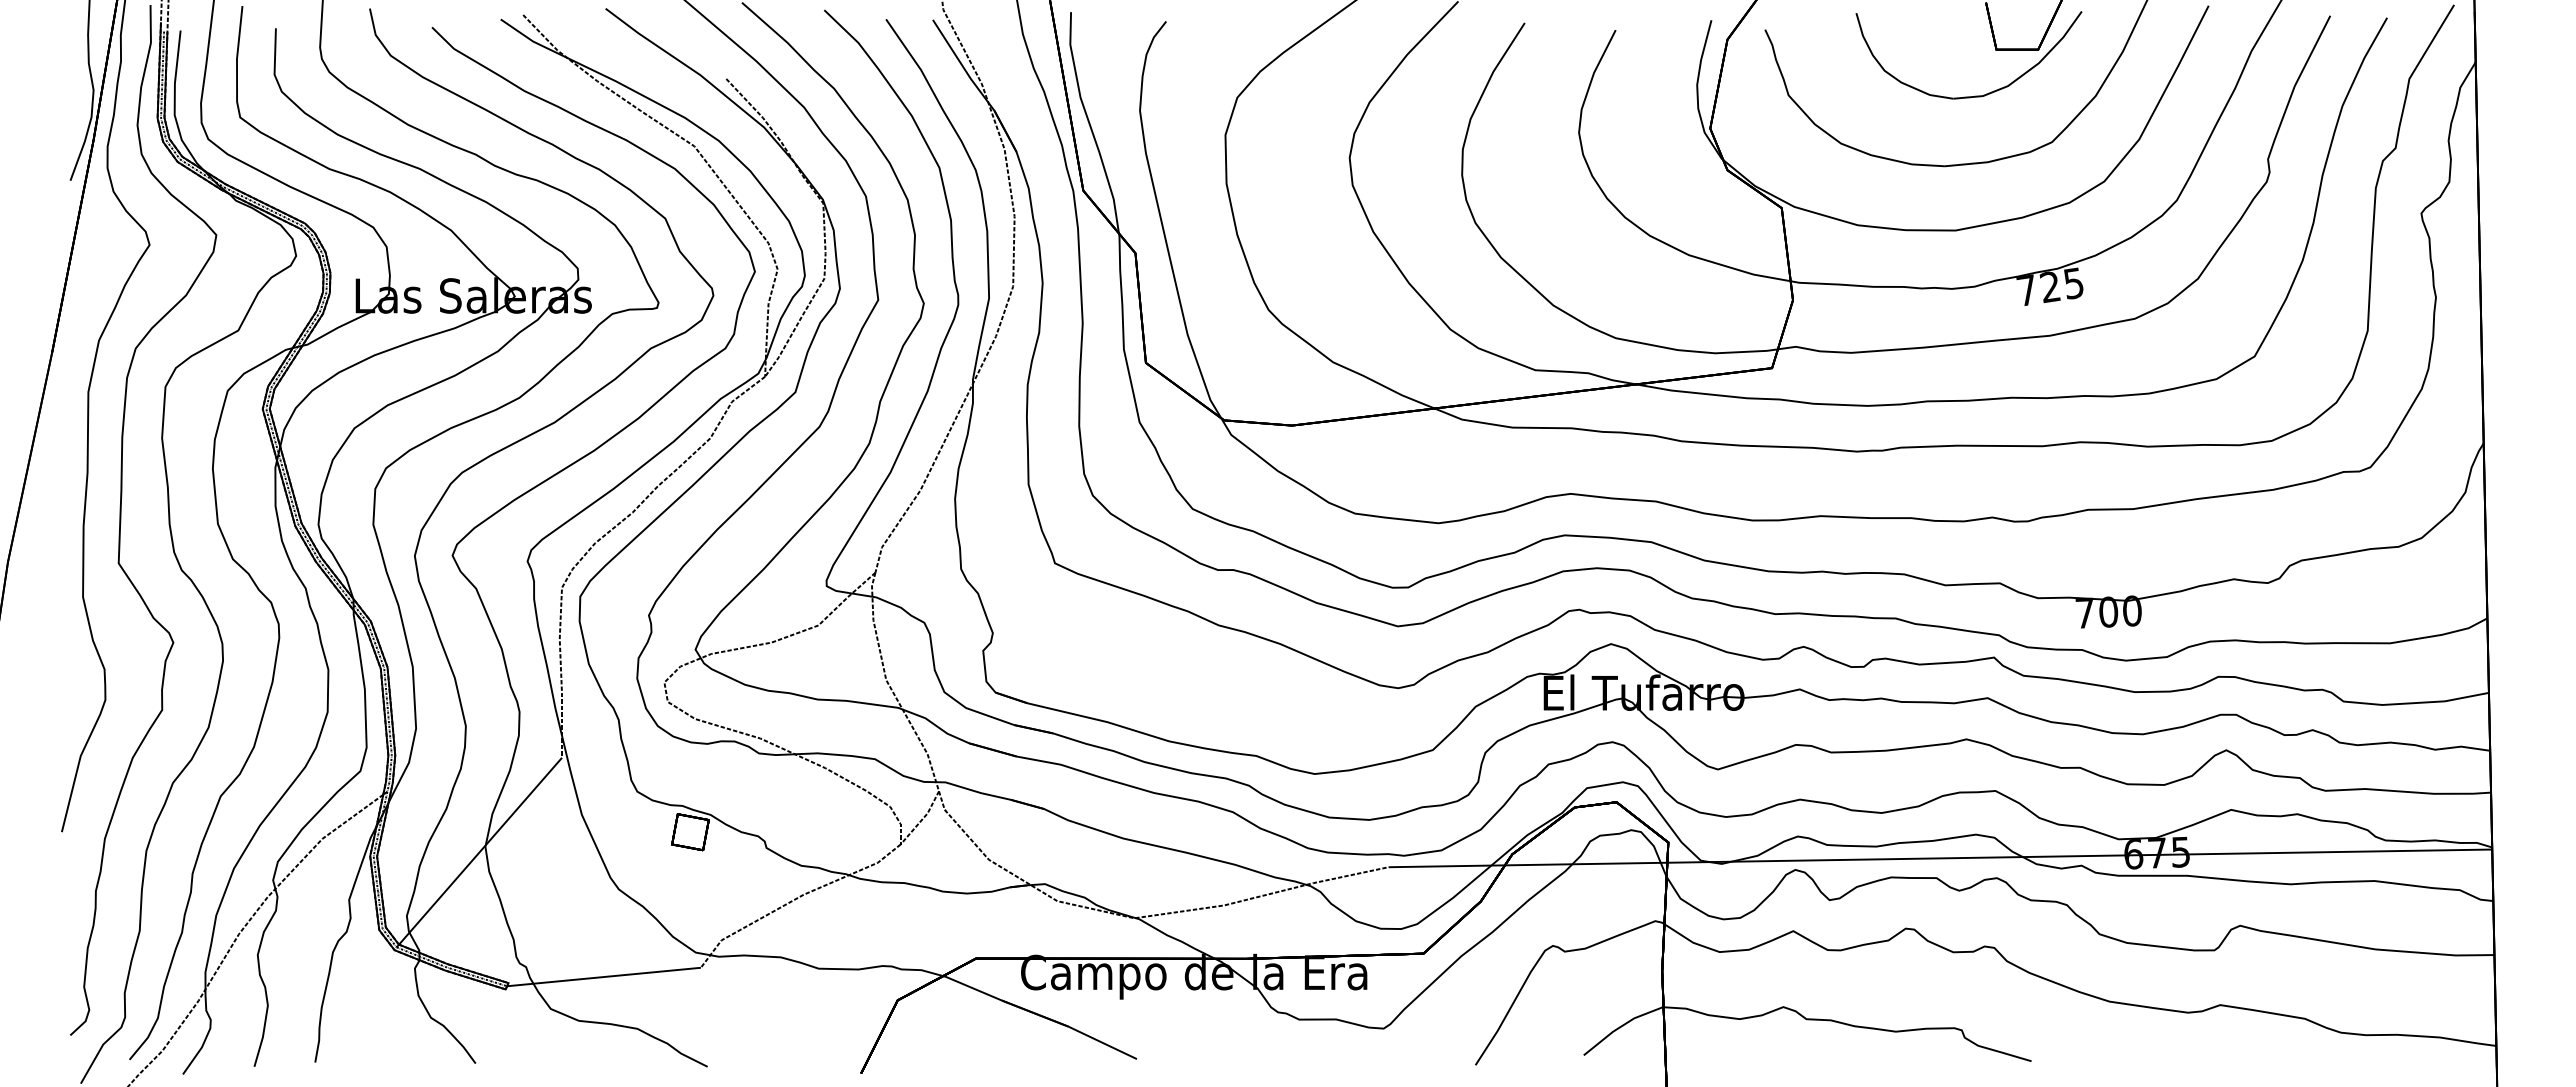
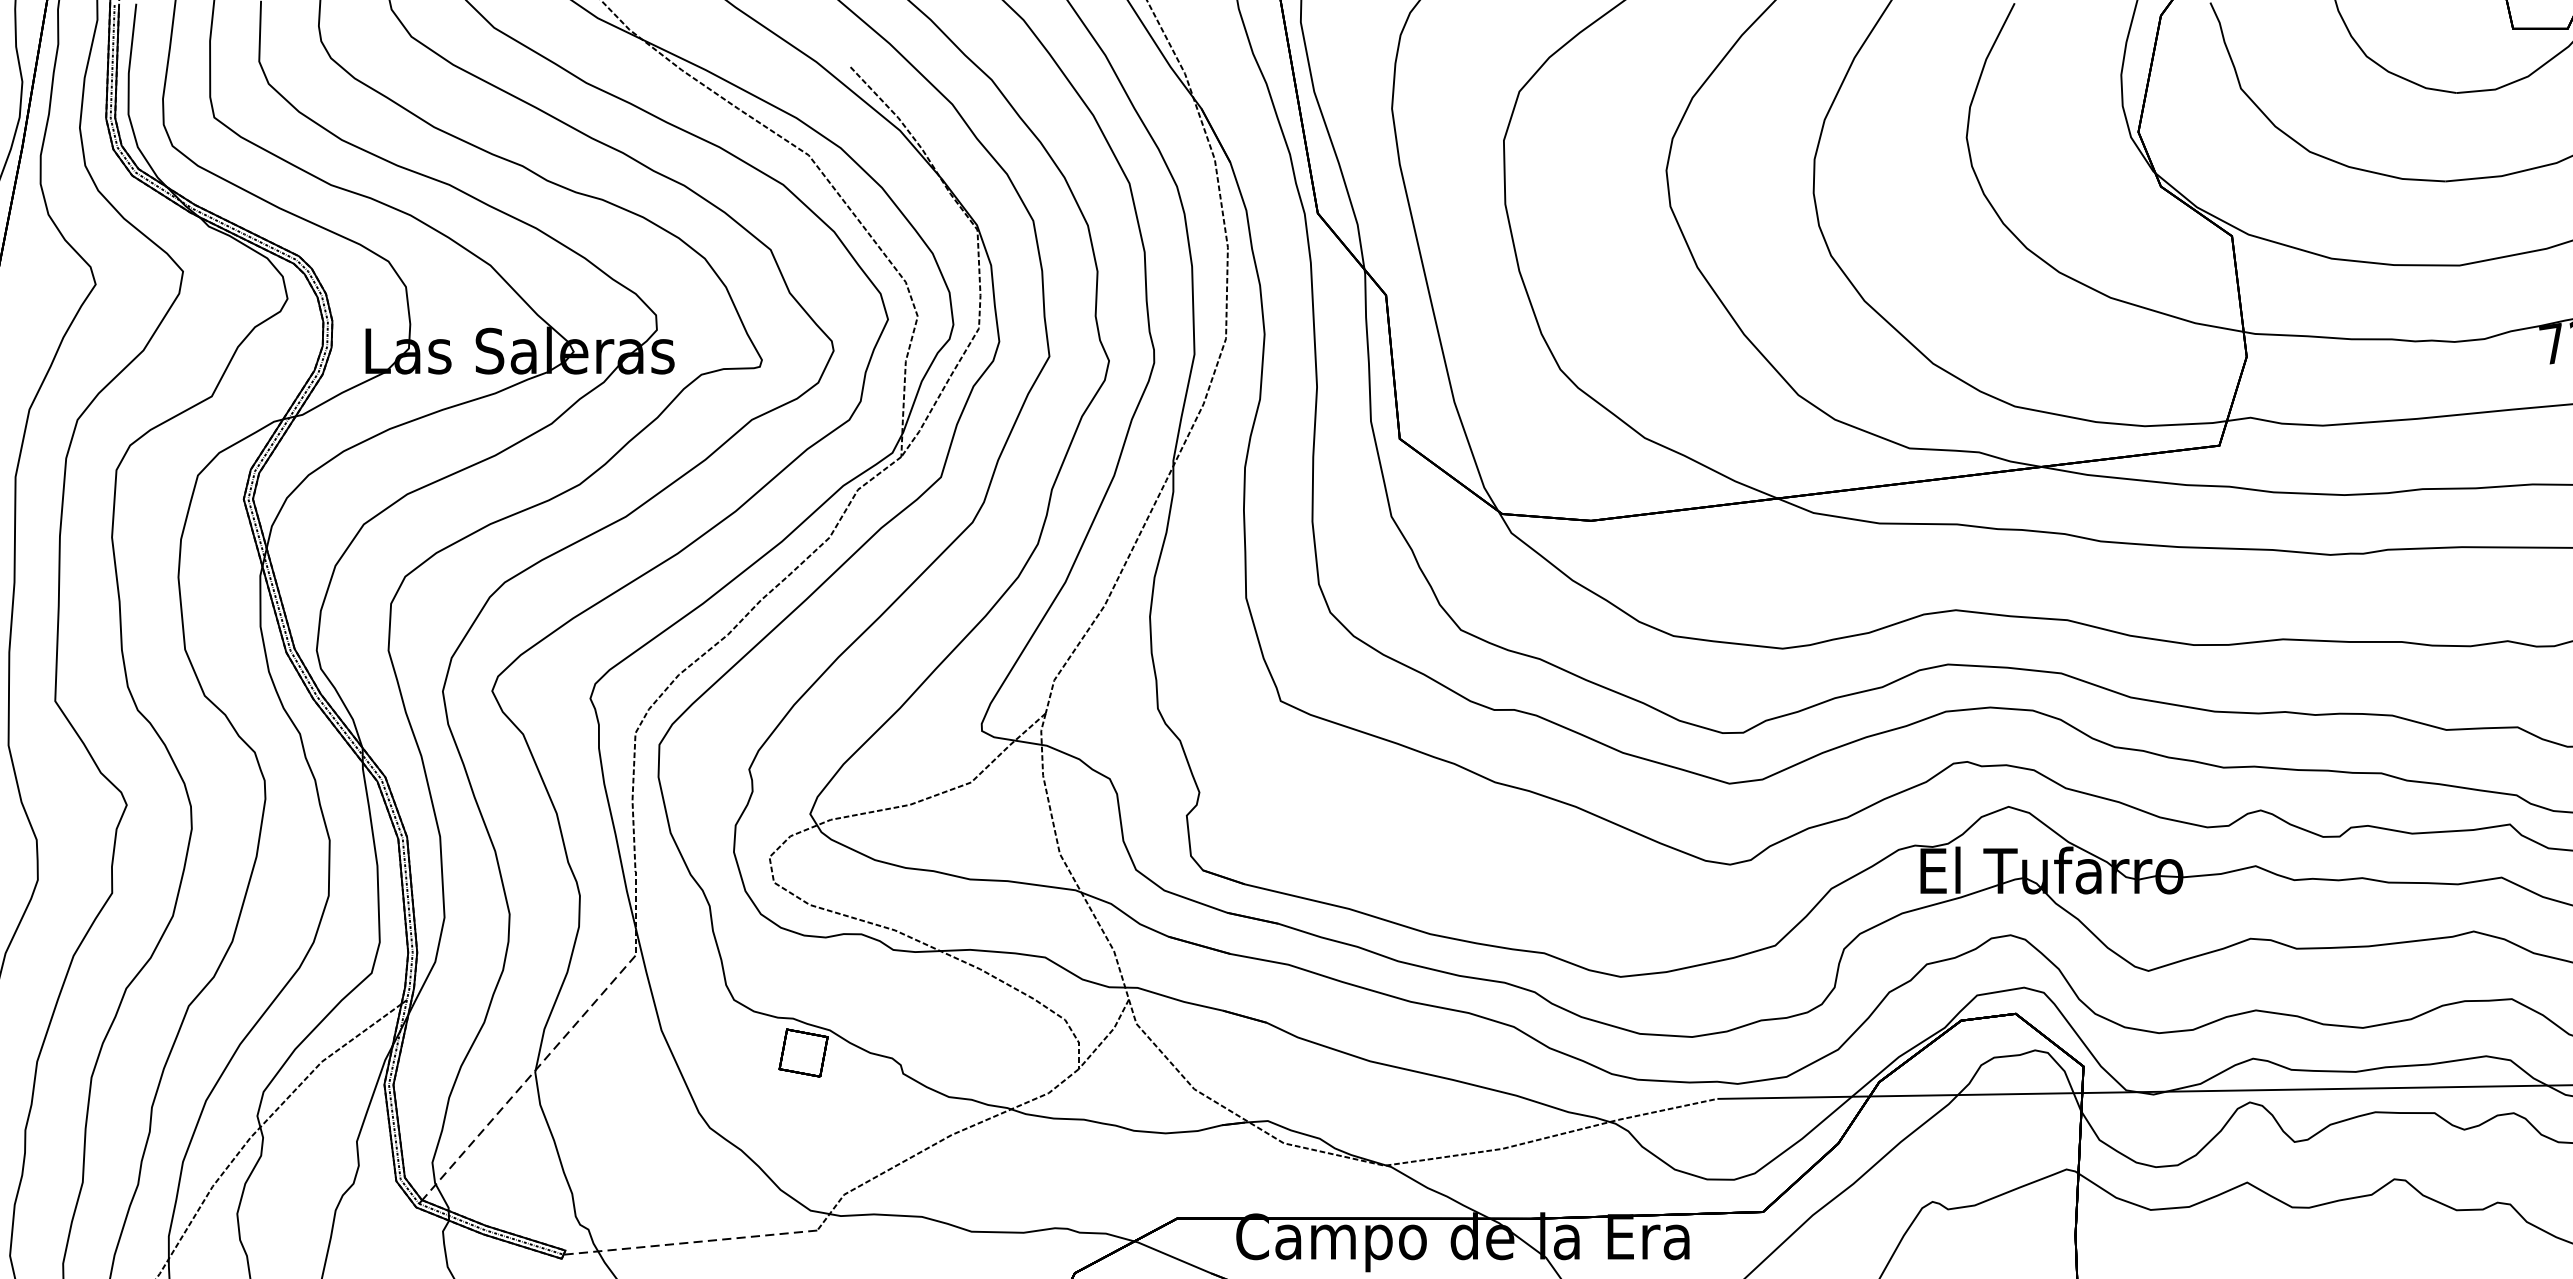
line: (480, 851) -> (528, 1078), solid -> dashed
line: (603, 977) -> (689, 1243), solid -> dashed

